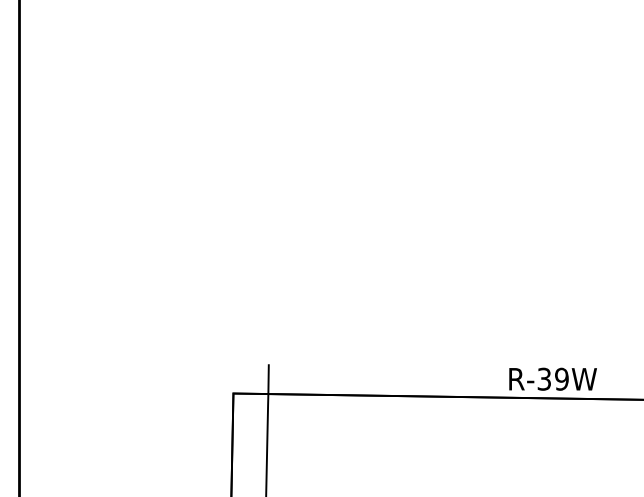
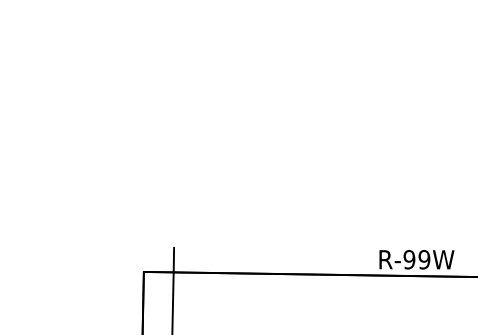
text: (544, 378) -> (409, 259), R-39W -> R-99W

